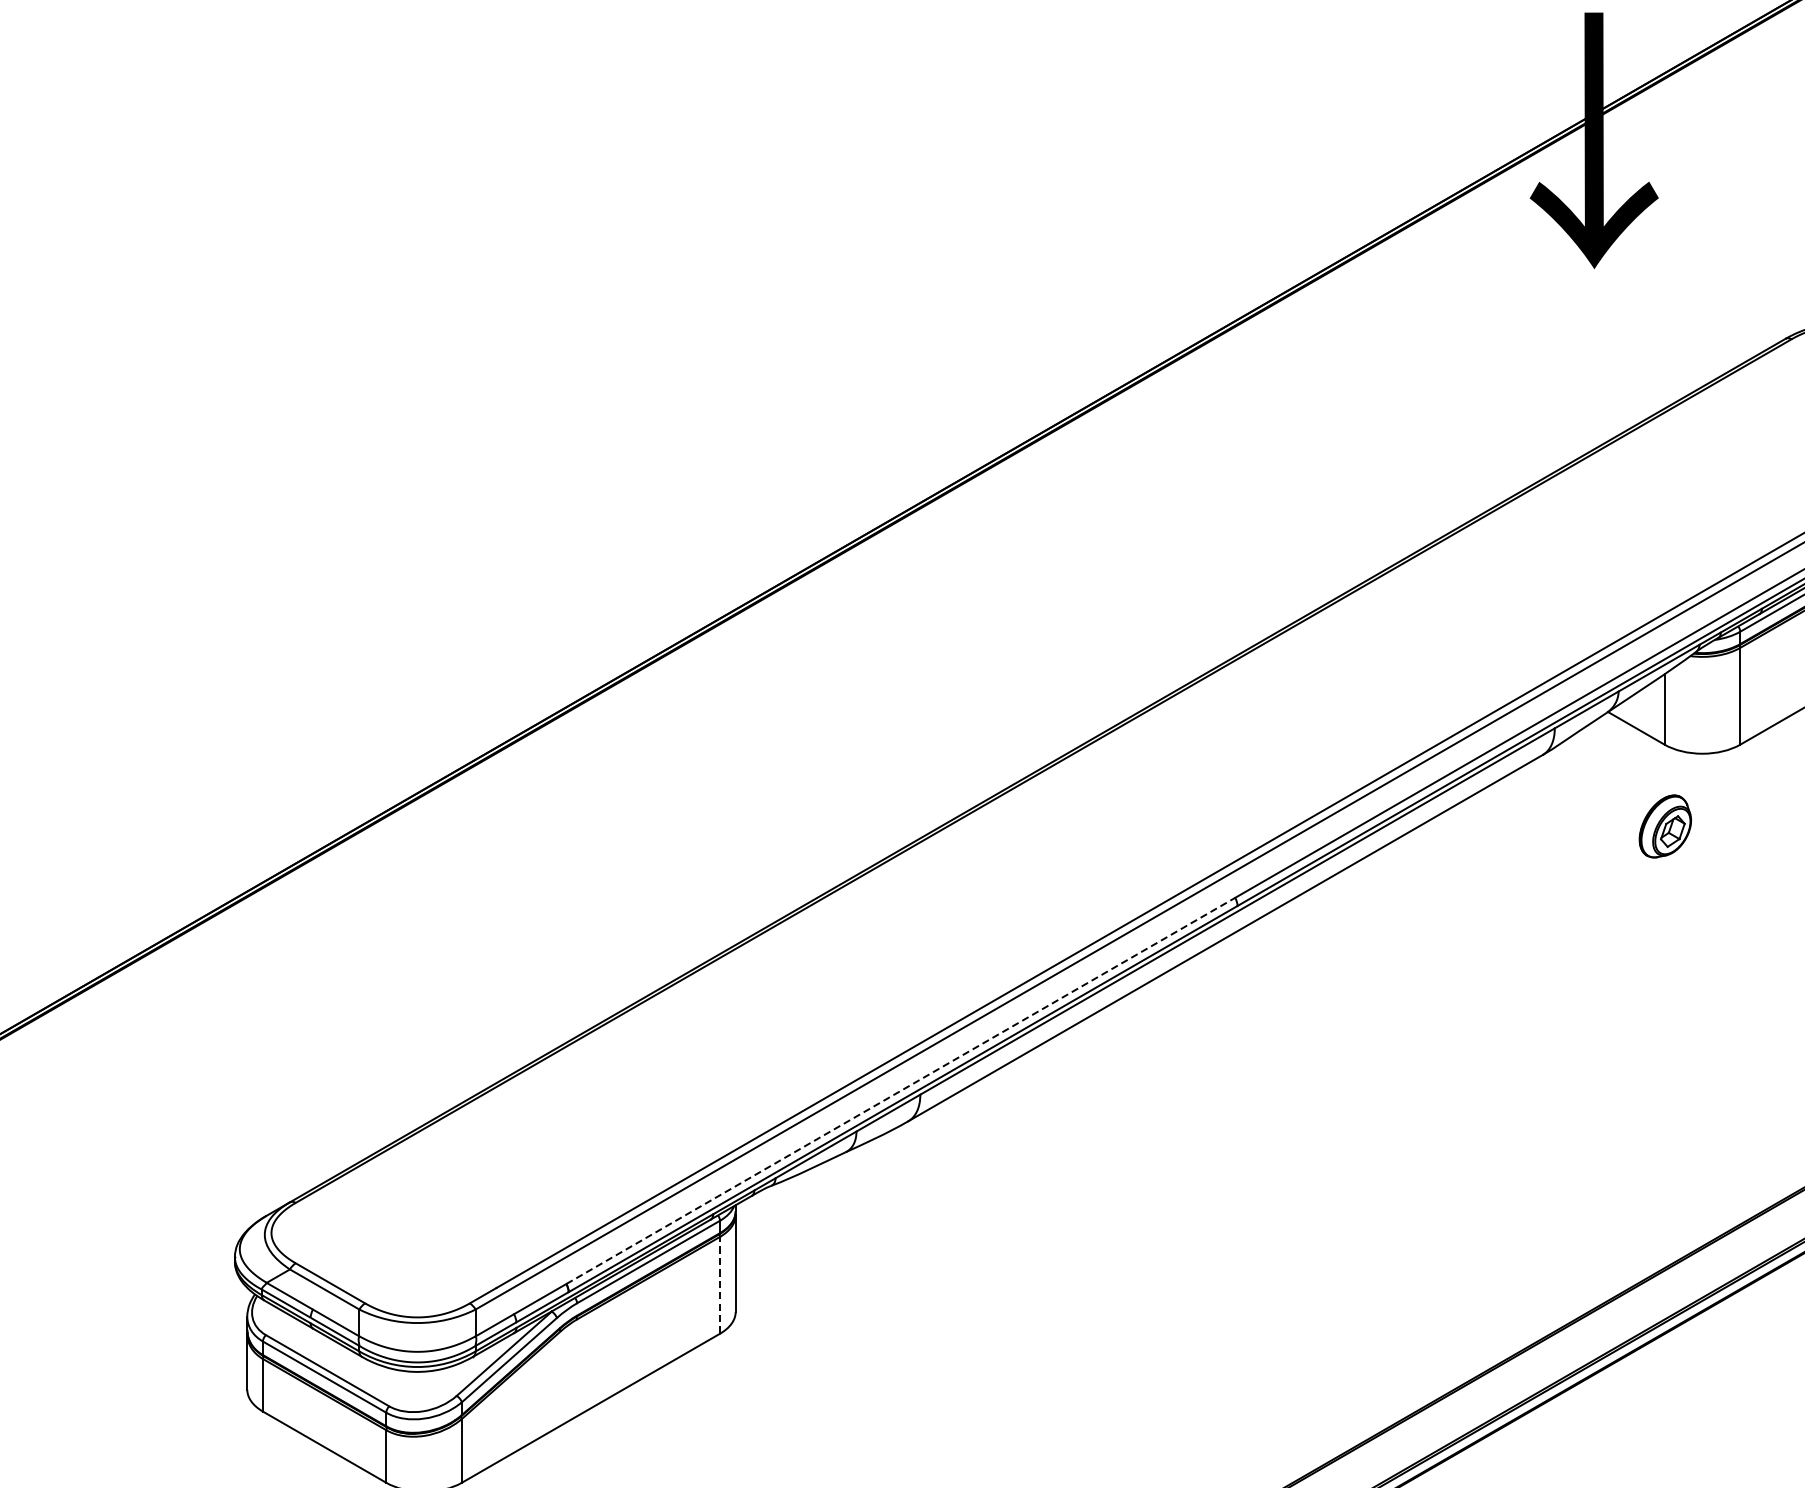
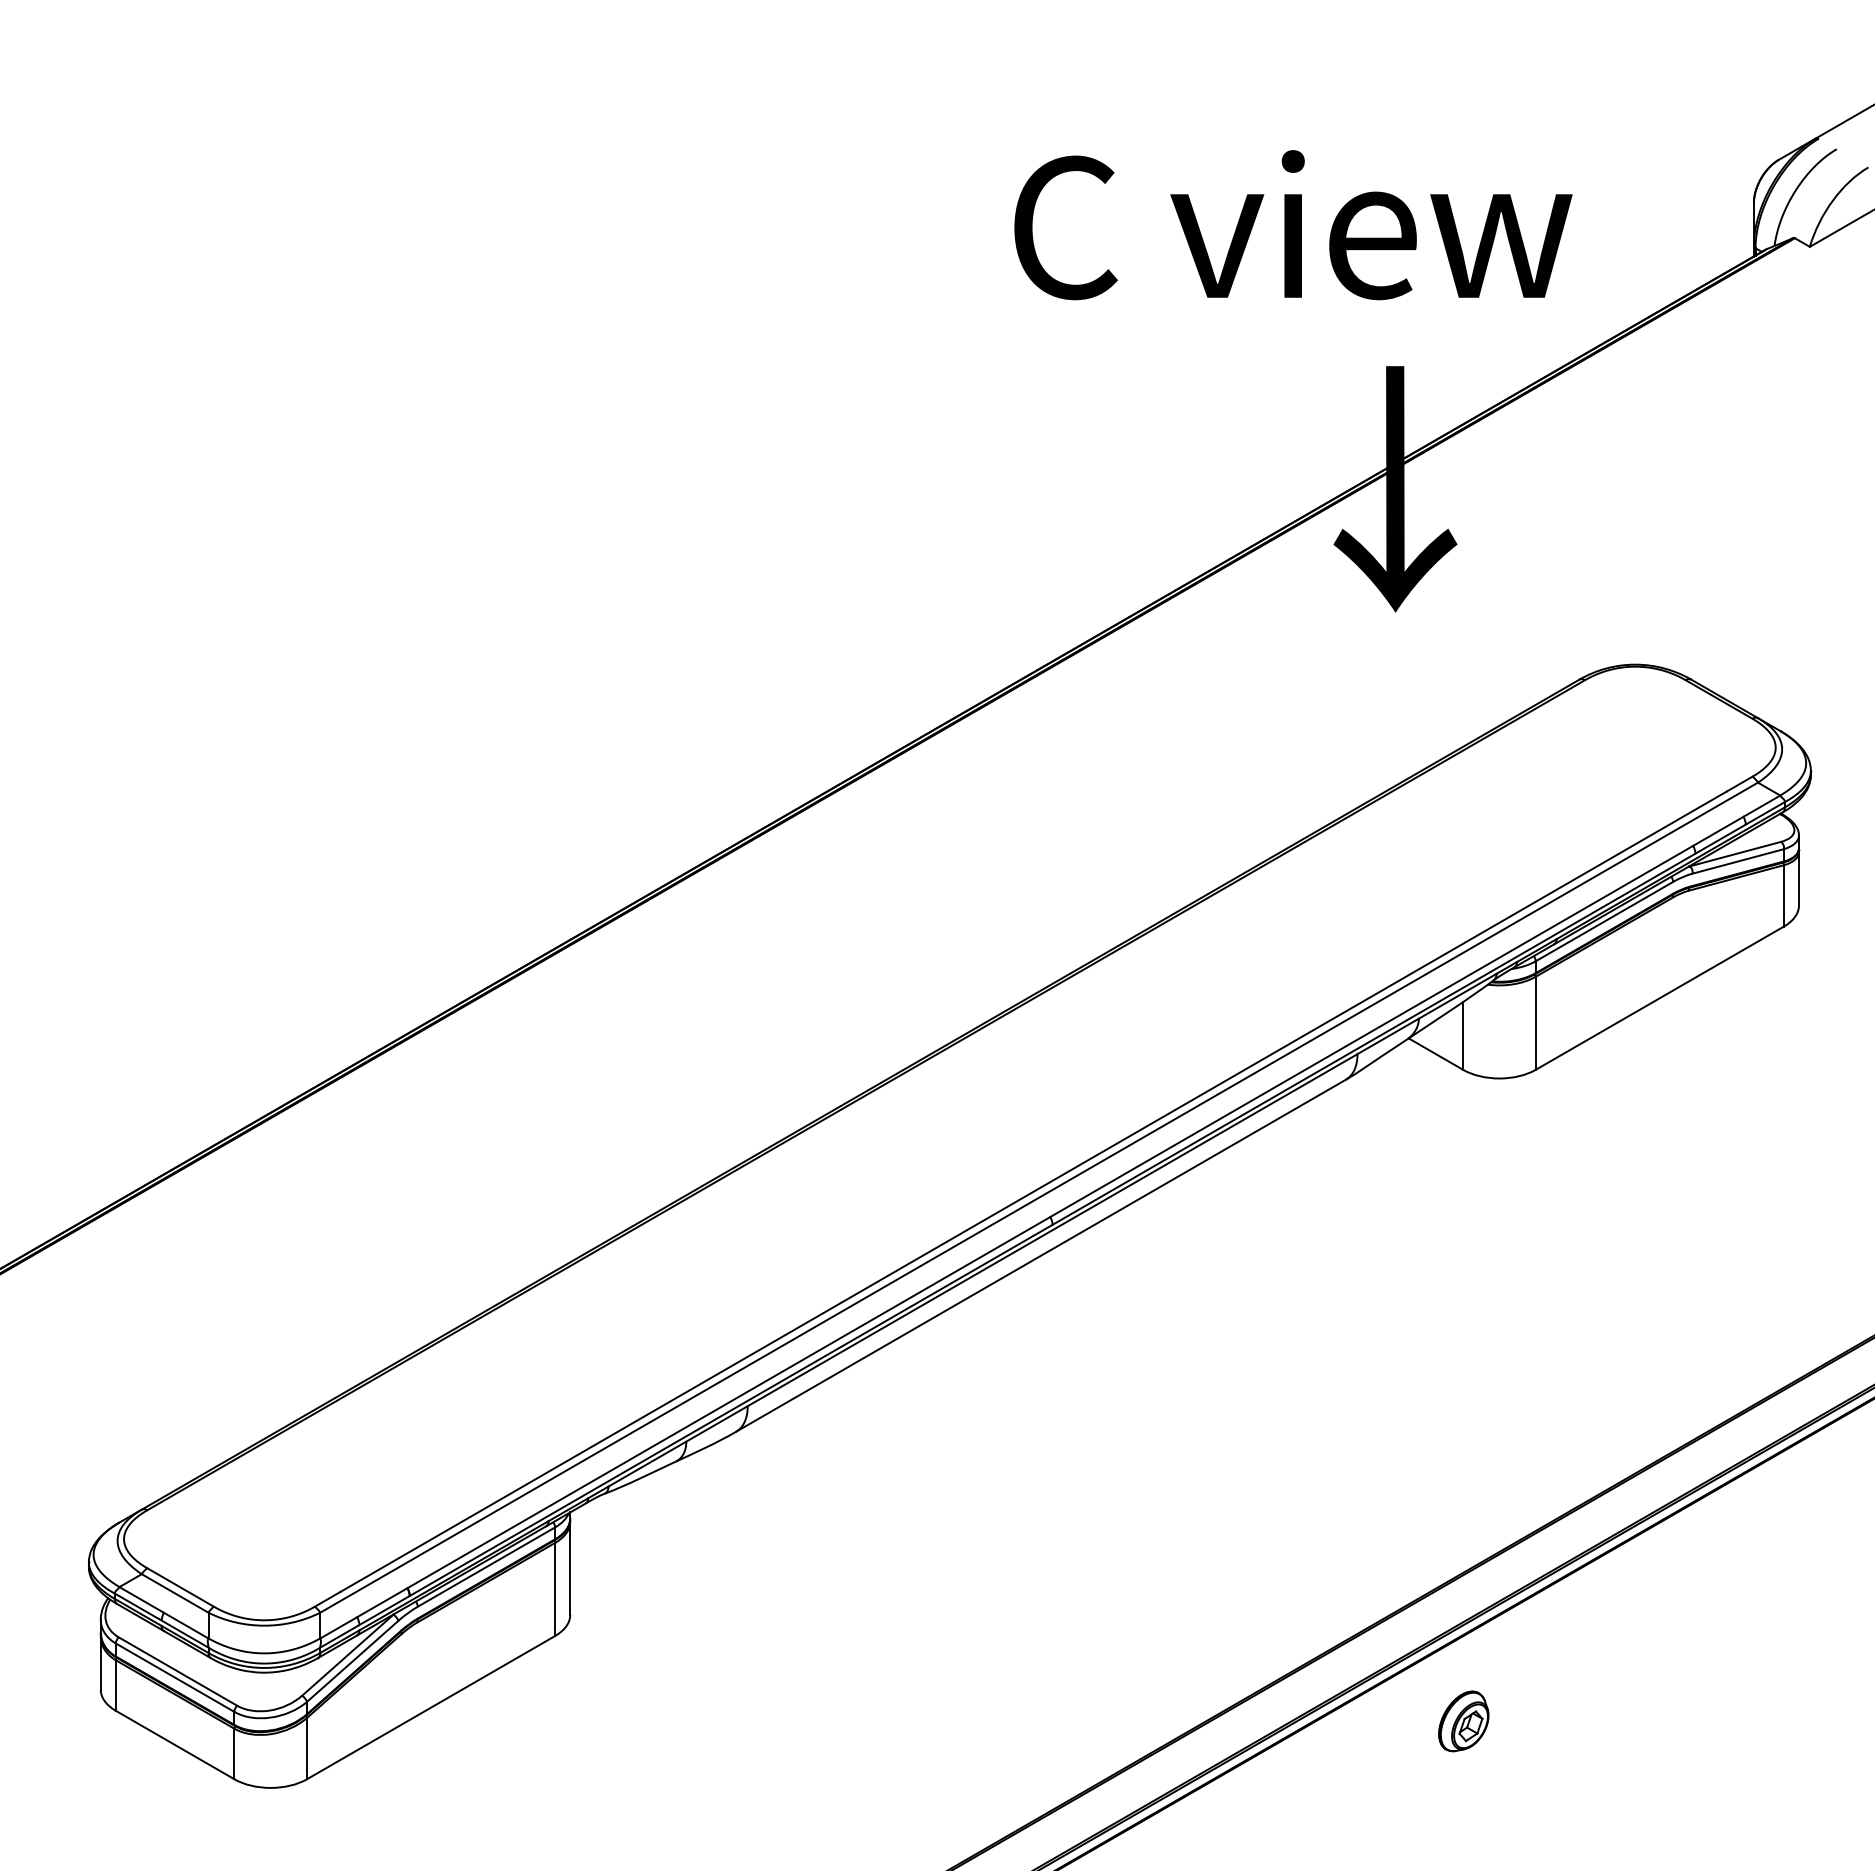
part: (1665, 826) -> (1463, 1721), moved
line: (901, 1090) -> (729, 1402), dashed -> solid
line: (720, 1285) -> (555, 1589), dashed -> solid

